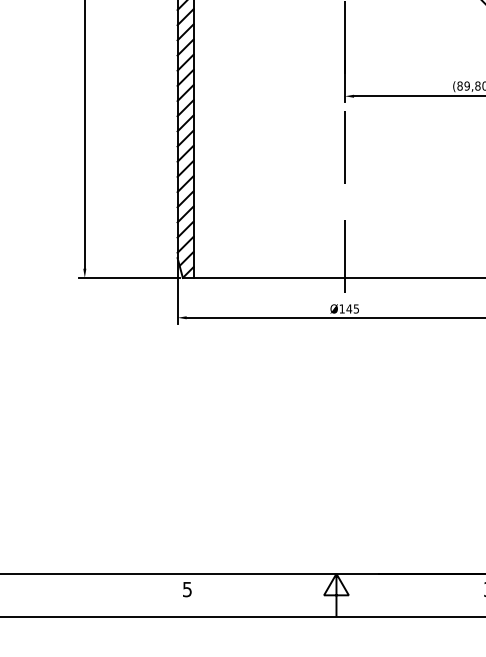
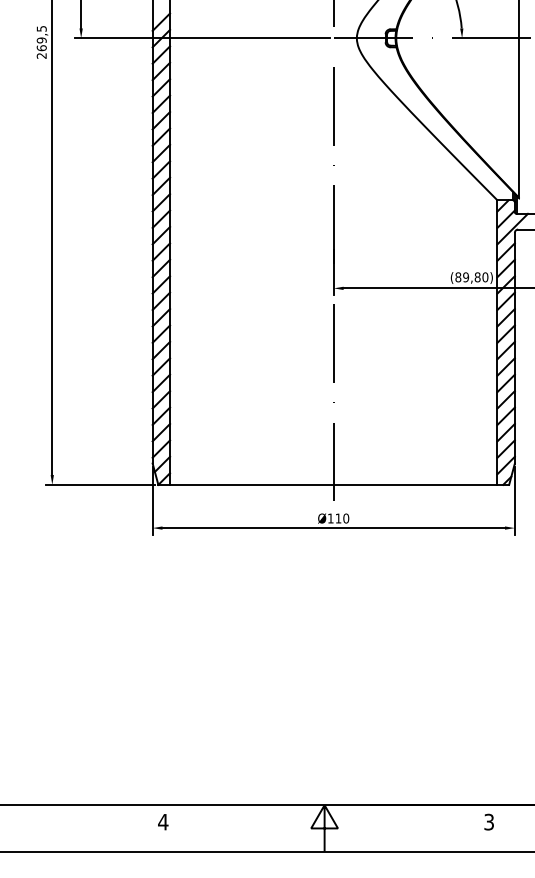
text: (353, 308) -> (342, 518), Ø145 -> Ø110
text: (187, 589) -> (163, 822), 5 -> 4

